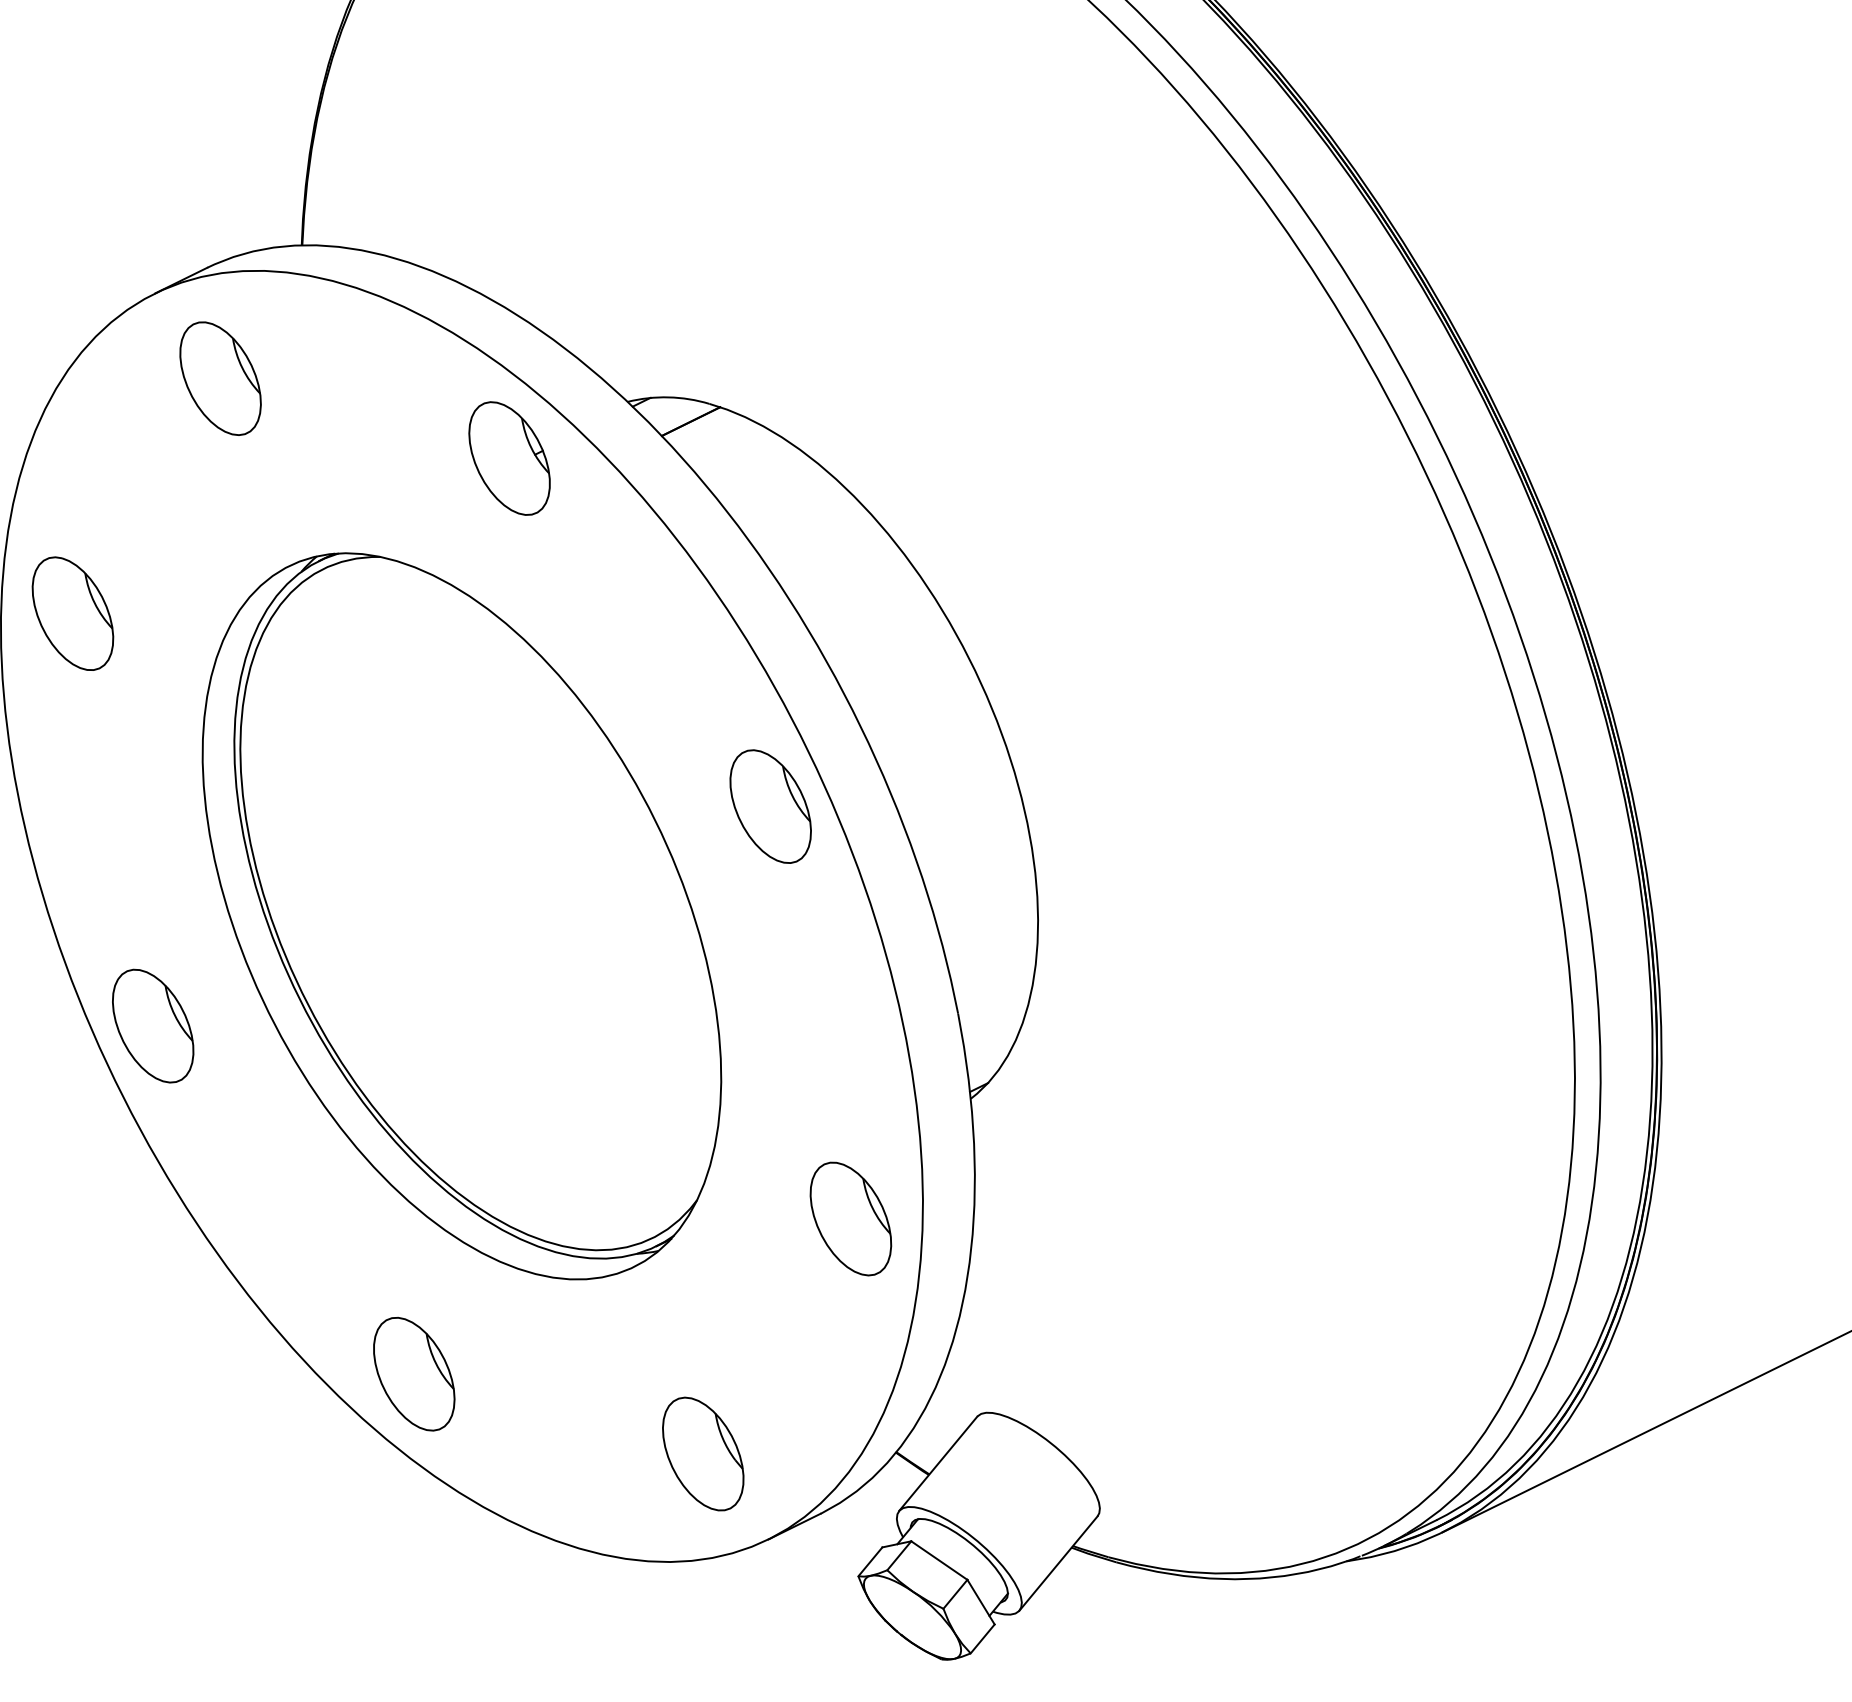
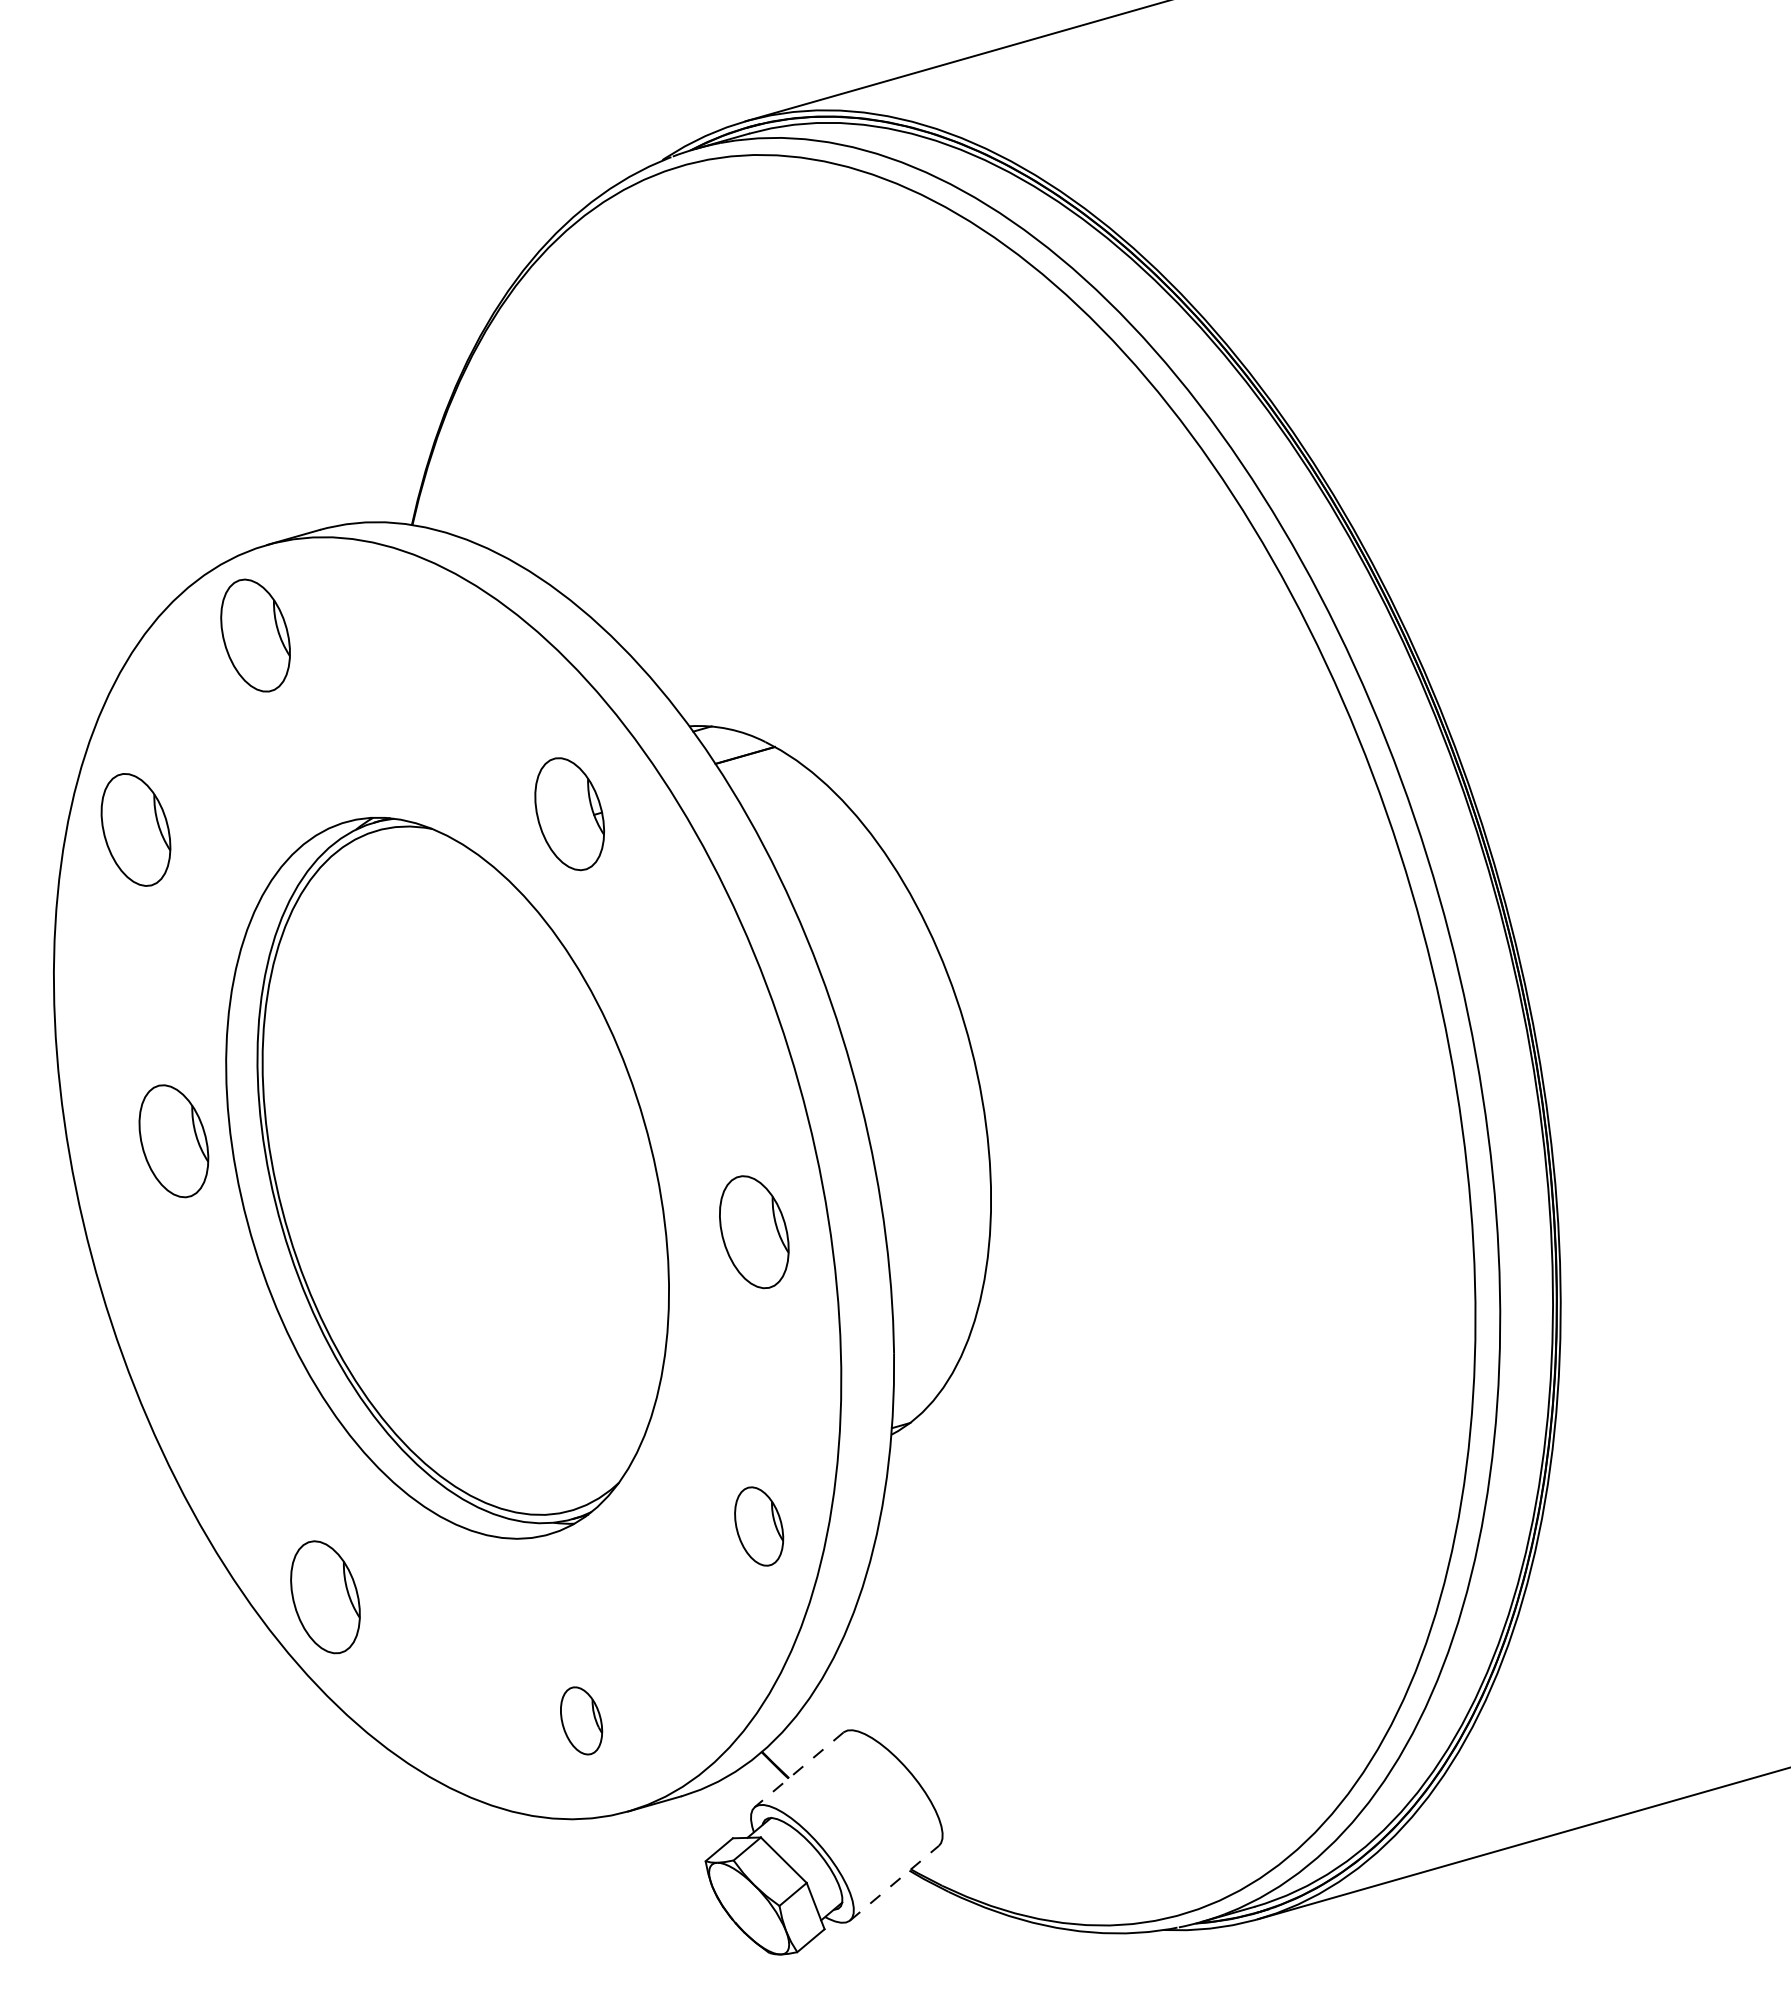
part: (220, 378) -> (255, 635), moved
part: (509, 458) -> (569, 814), moved
part: (770, 806) -> (754, 1232), moved
part: (152, 1026) -> (173, 1141), moved
part: (850, 1219) -> (758, 1526), size x0.7
part: (703, 1453) -> (581, 1720), size x0.6
line: (937, 1464) -> (798, 1770), solid -> dashed
line: (1058, 1562) -> (894, 1882), solid -> dashed

